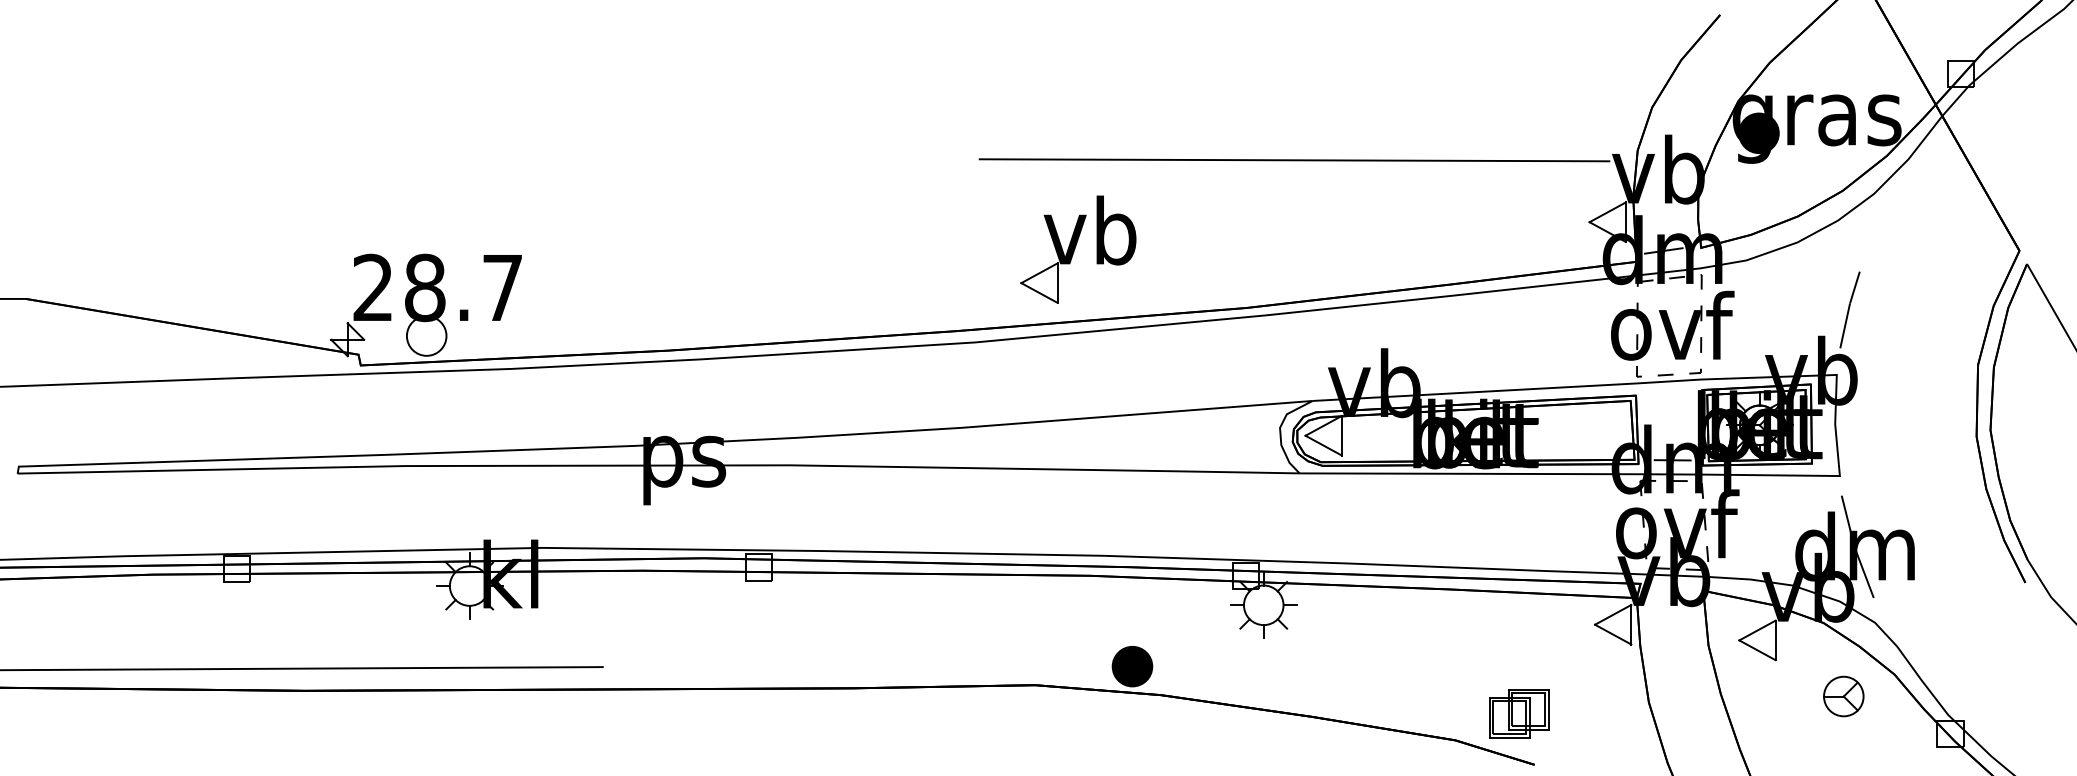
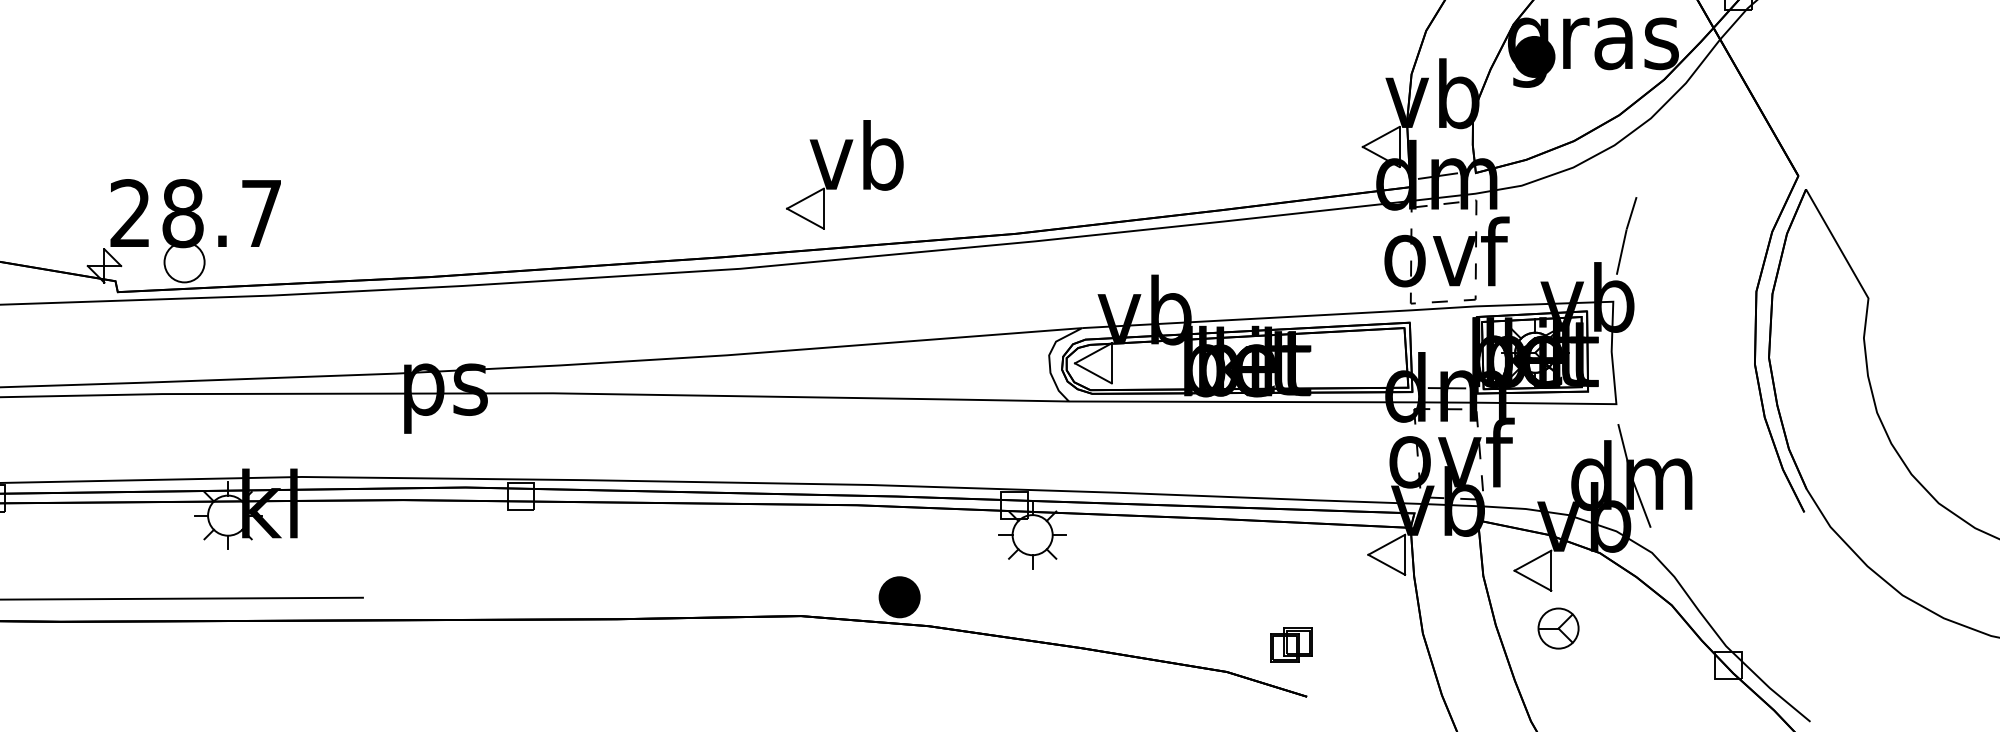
line: (1294, 160) -> (1063, 84), removed
part: (1843, 696) -> (1558, 628), moved
part: (1519, 713) -> (1291, 644), size x0.7

